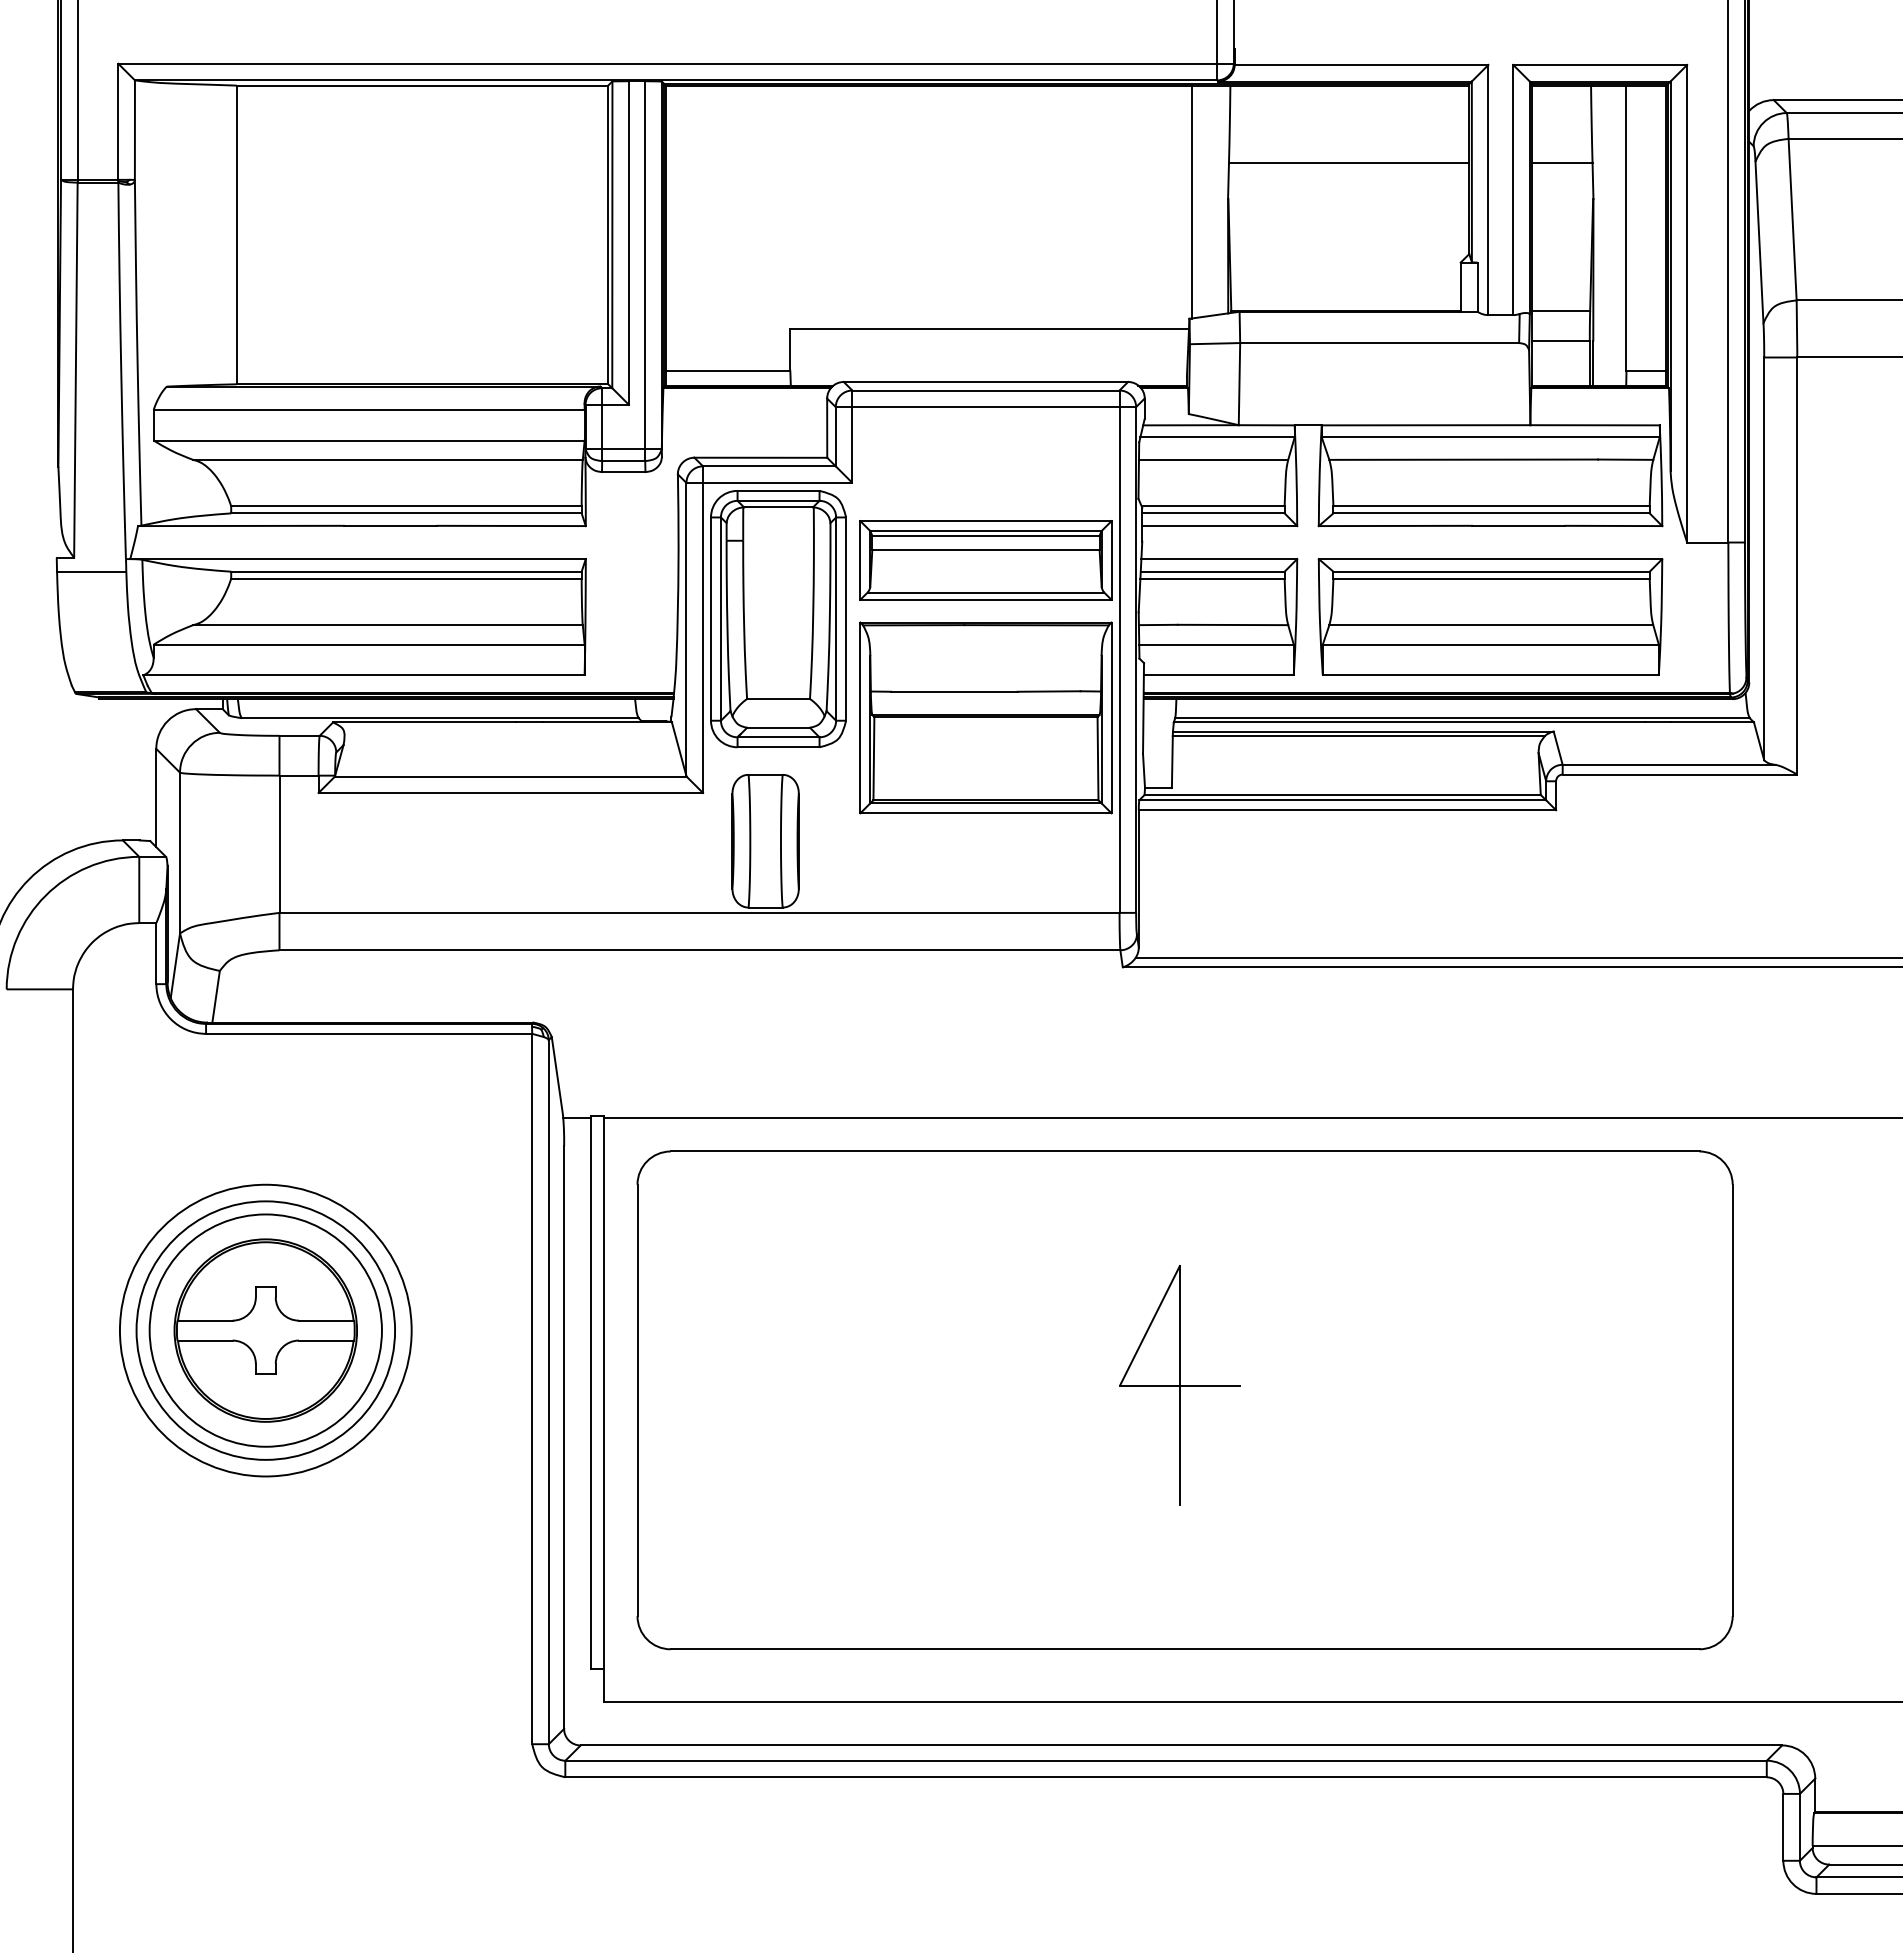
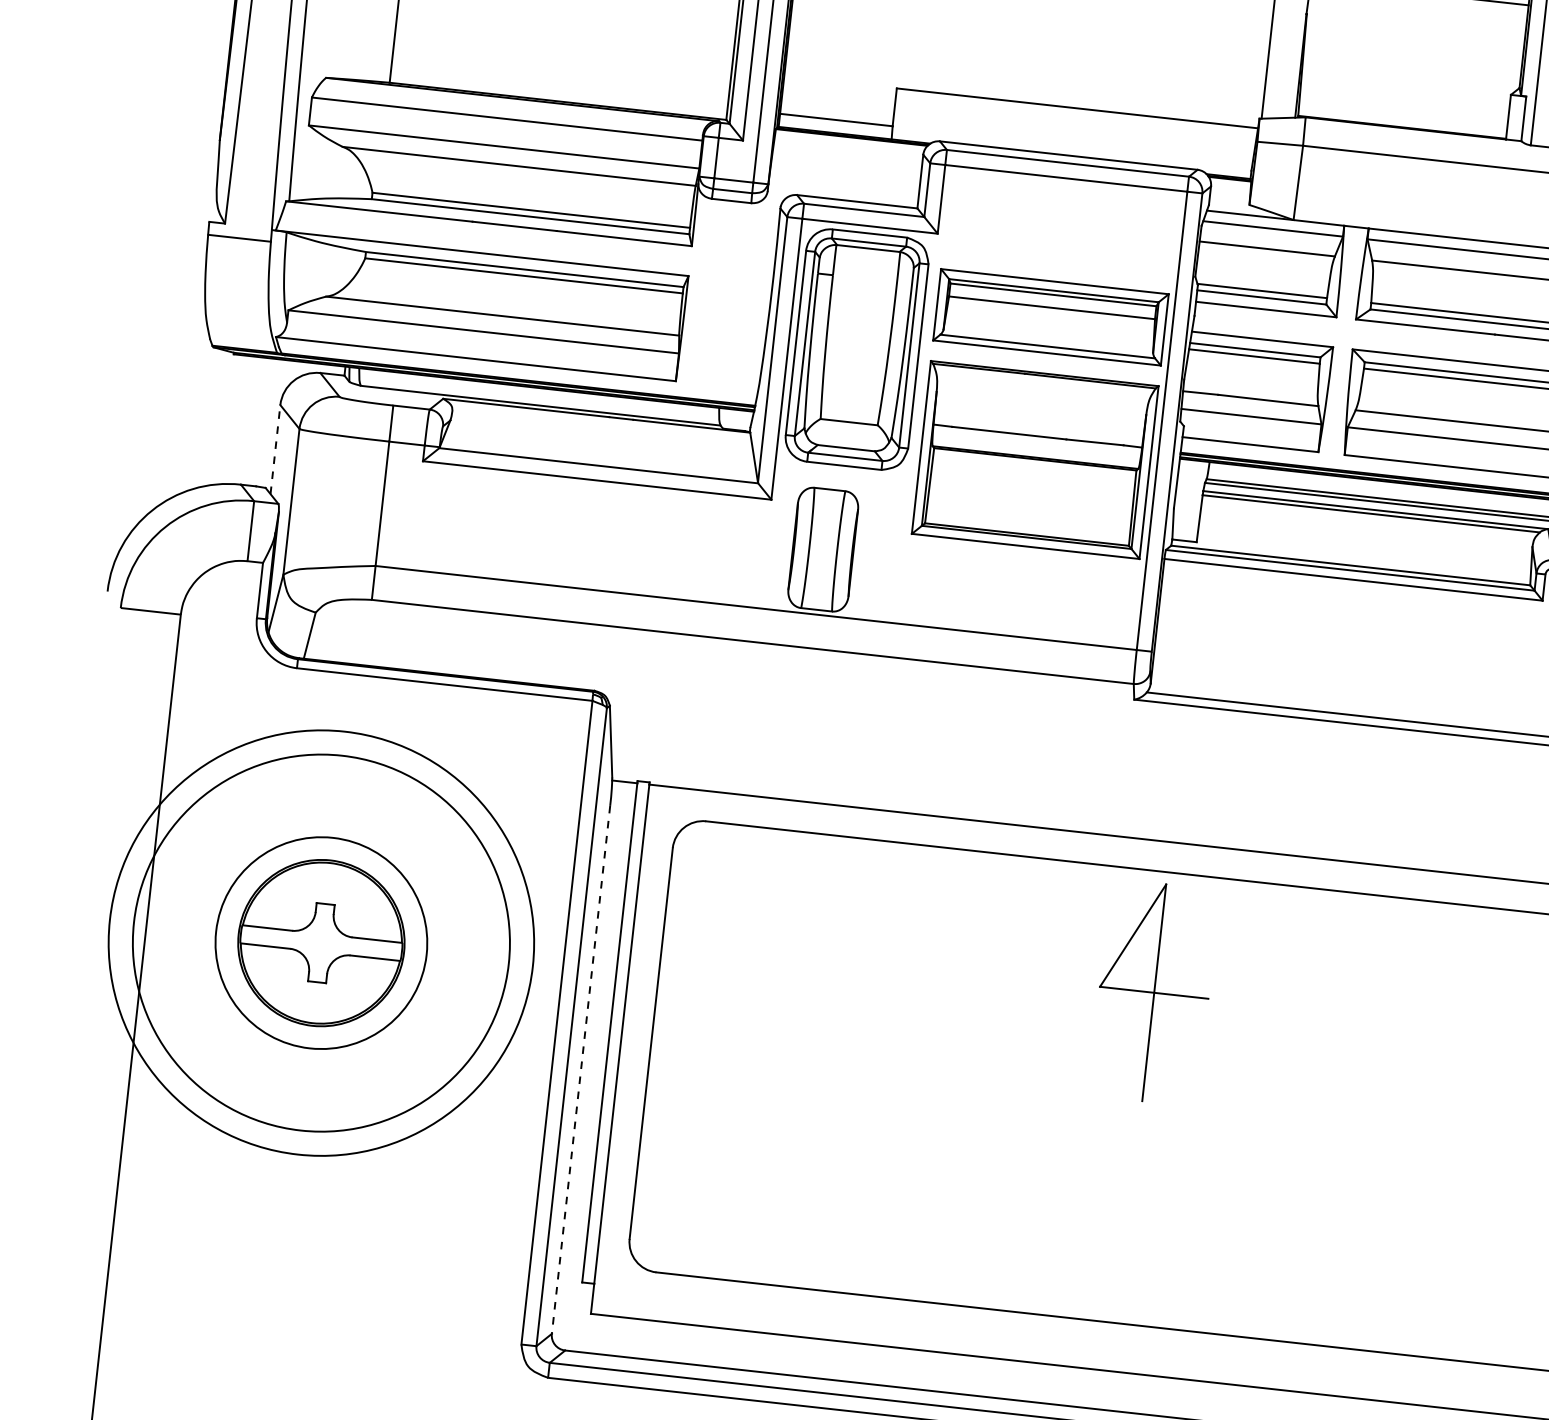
line: (156, 797) -> (275, 449), solid -> dashed
circle: (265, 1330) -> (321, 942), size x1.6
circle: (265, 1330) -> (321, 942), size x1.6
part: (1179, 1385) -> (1153, 992), moved
line: (564, 1438) -> (581, 1070), solid -> dashed

